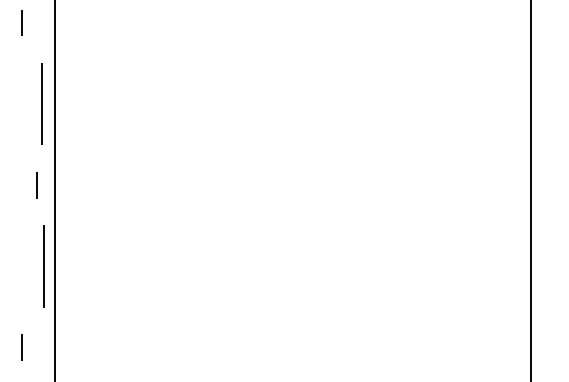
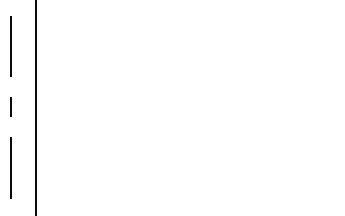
line: (41, 103) -> (10, 45), moved
line: (36, 185) -> (10, 107), moved
line: (43, 266) -> (10, 167), moved

